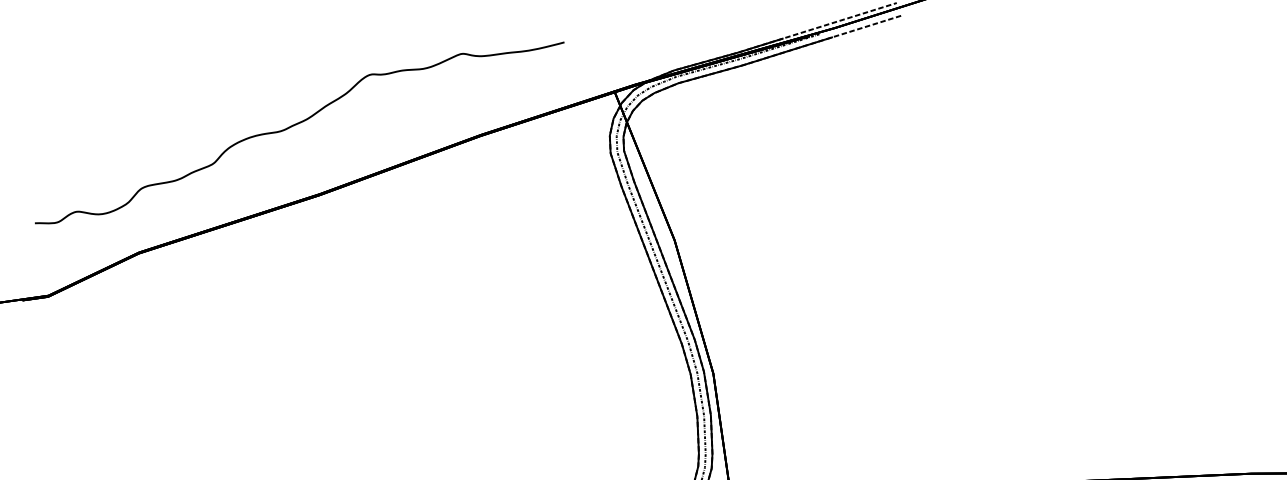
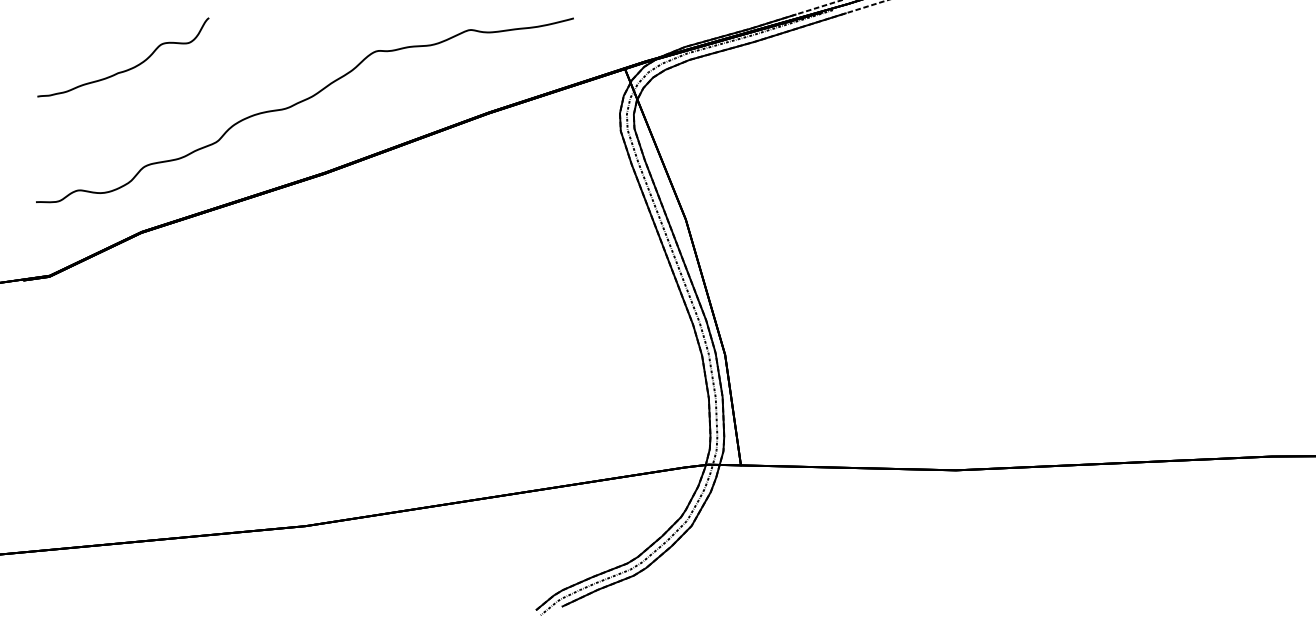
curve: (126, 91) -> (128, 68), added

